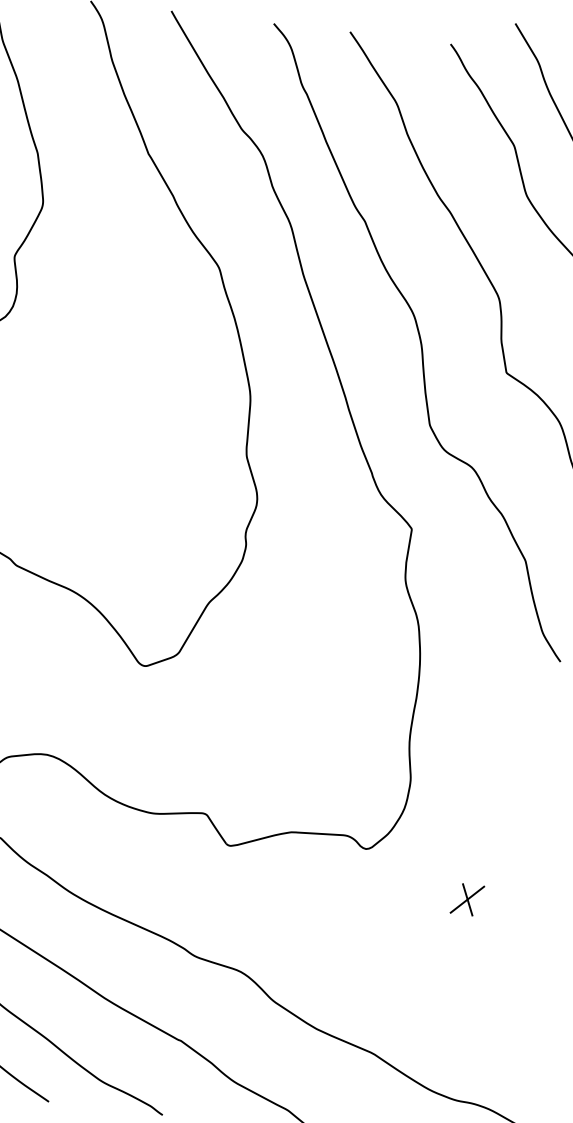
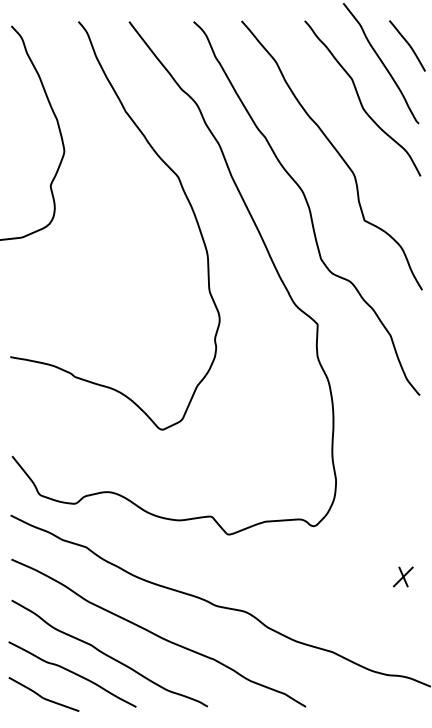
part: (466, 898) -> (402, 576), moved

